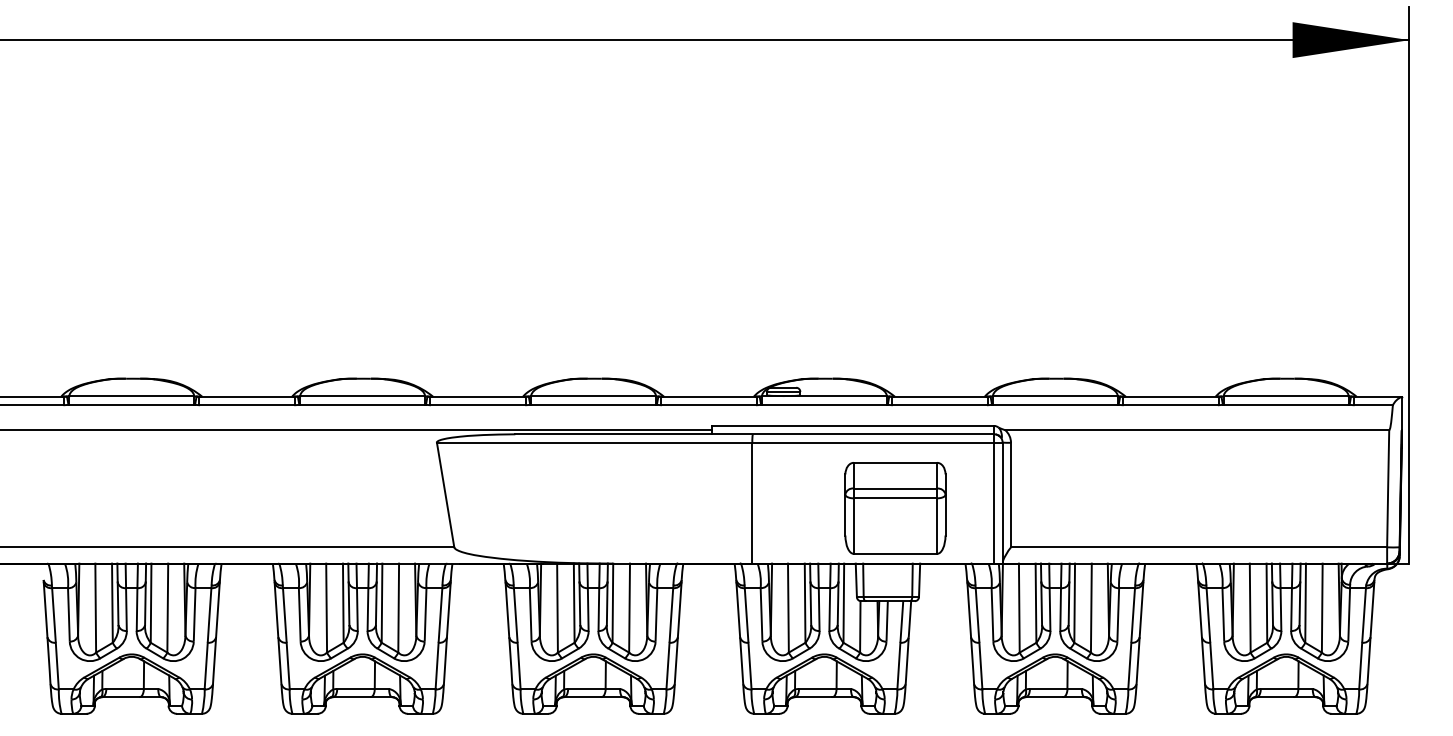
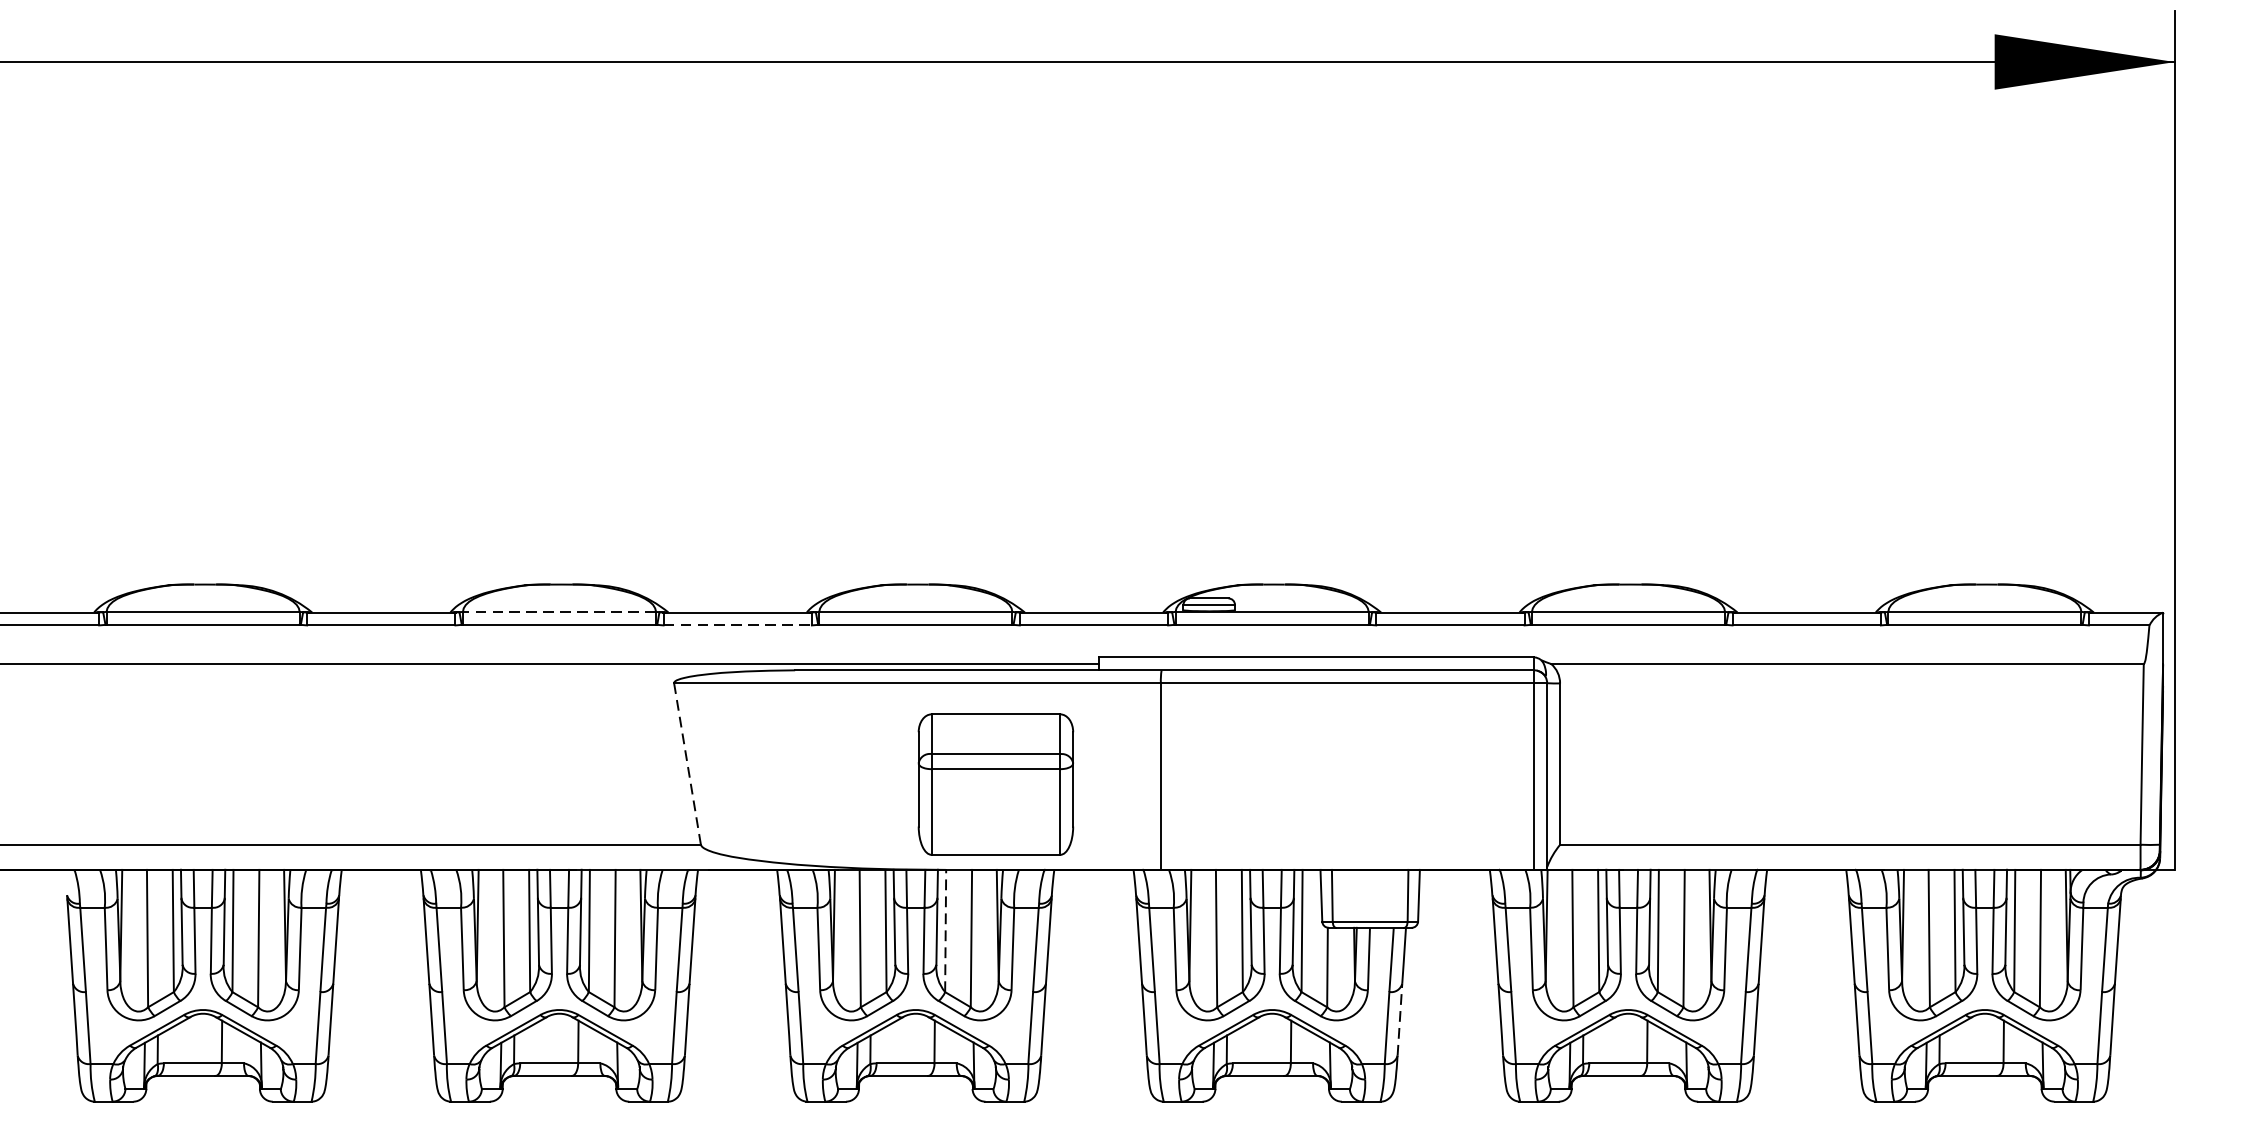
line: (362, 396) -> (559, 611), solid -> dashed
line: (478, 405) -> (738, 625), solid -> dashed
line: (445, 494) -> (687, 763), solid -> dashed
part: (895, 508) -> (995, 784), moved
line: (612, 603) -> (945, 931), solid -> dashed
line: (907, 660) -> (1400, 1019), solid -> dashed

